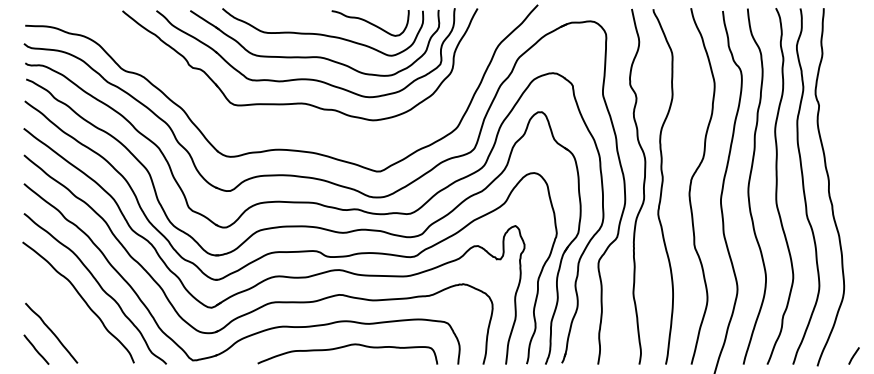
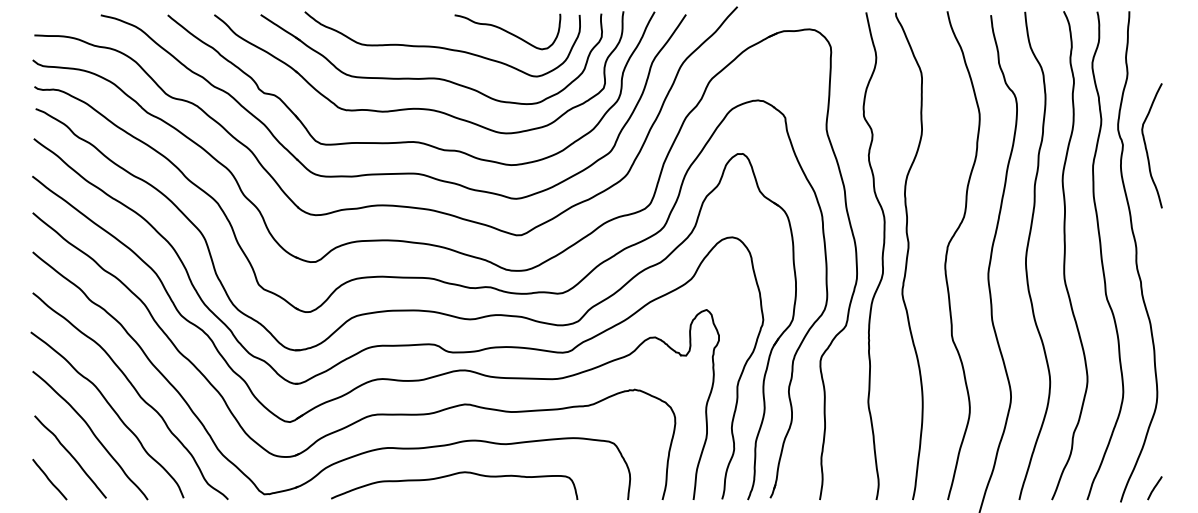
curve: (836, 106) -> (1146, 145), added
part: (290, 125) -> (398, 172), added
curve: (67, 316) -> (92, 433), added
curve: (344, 347) -> (450, 476), moved
line: (853, 356) -> (1154, 488), moved

